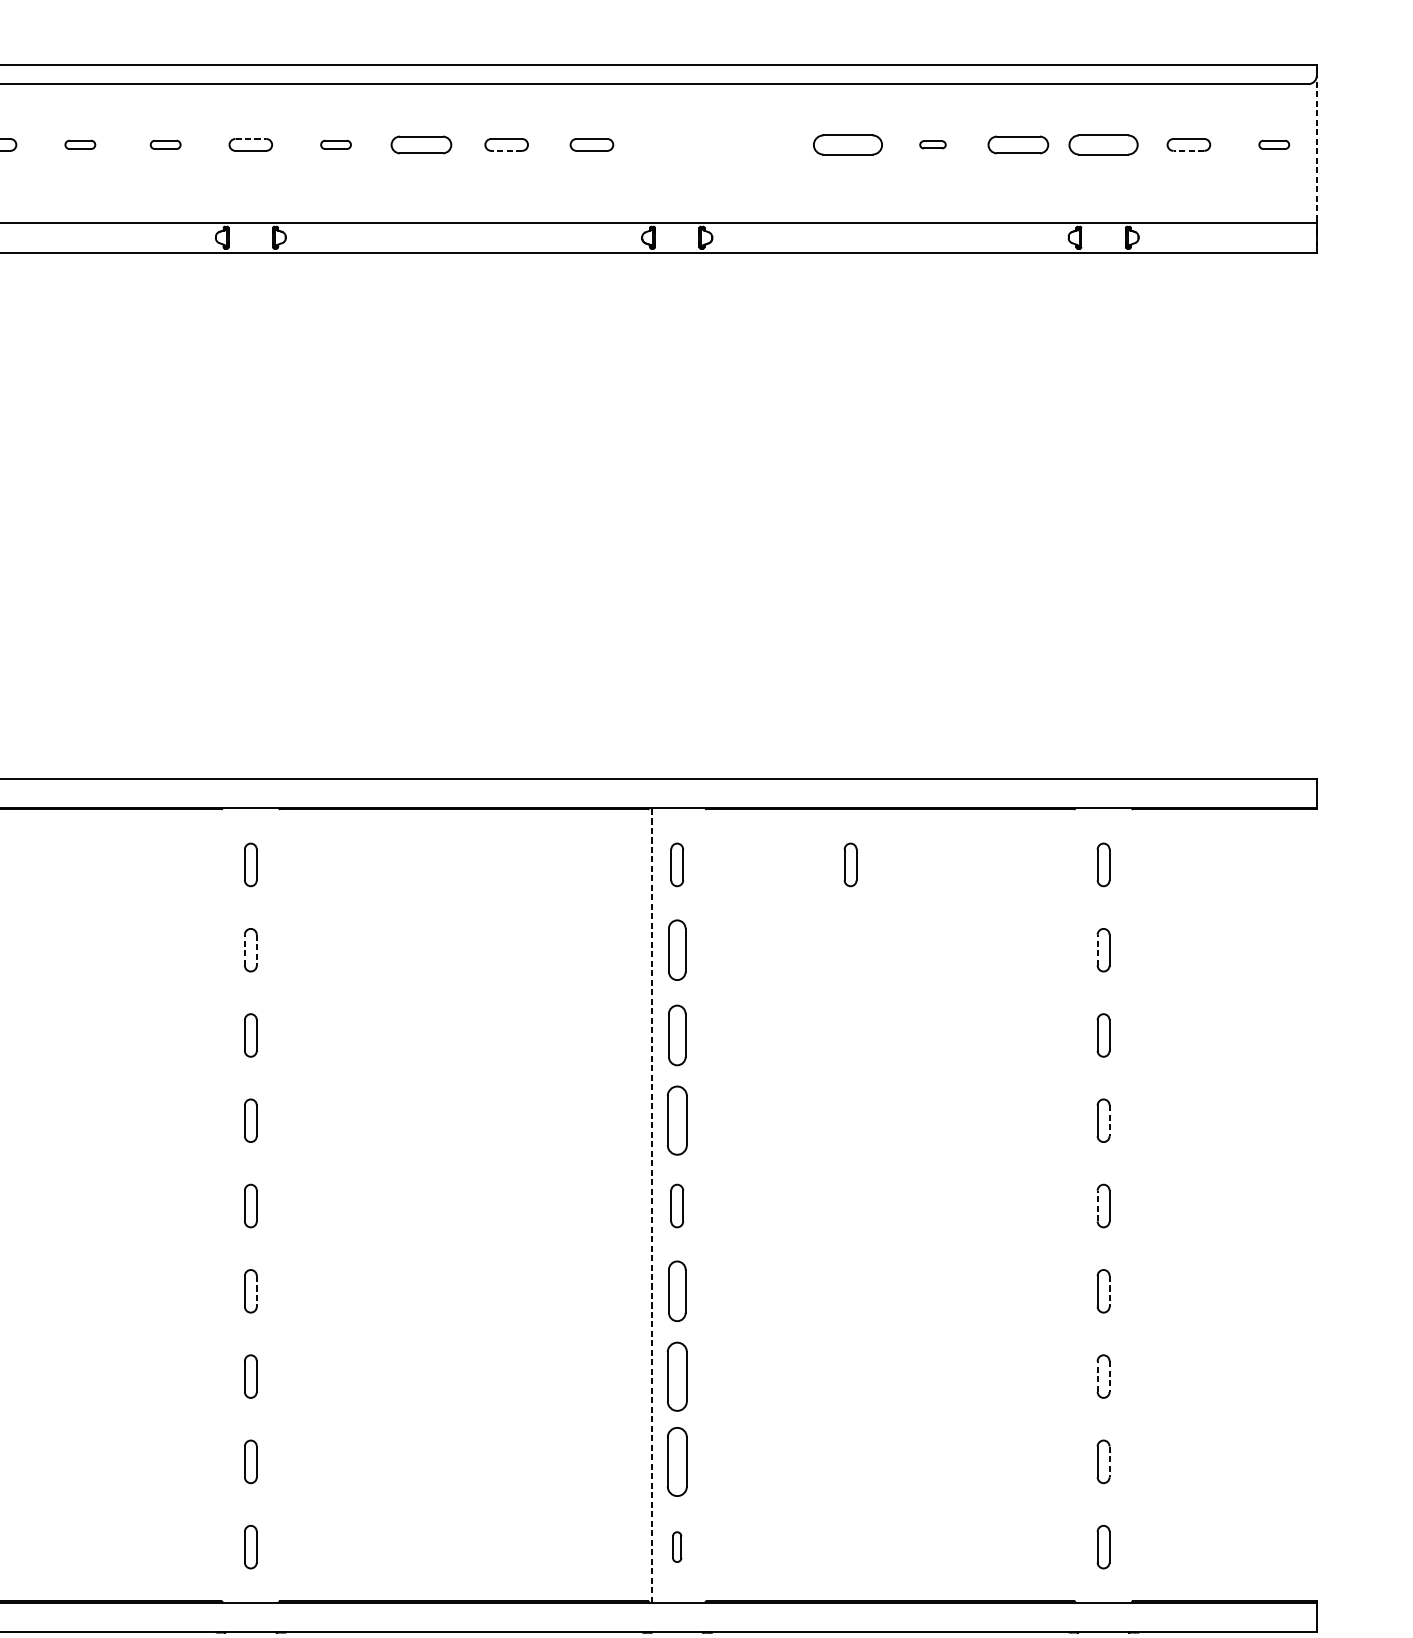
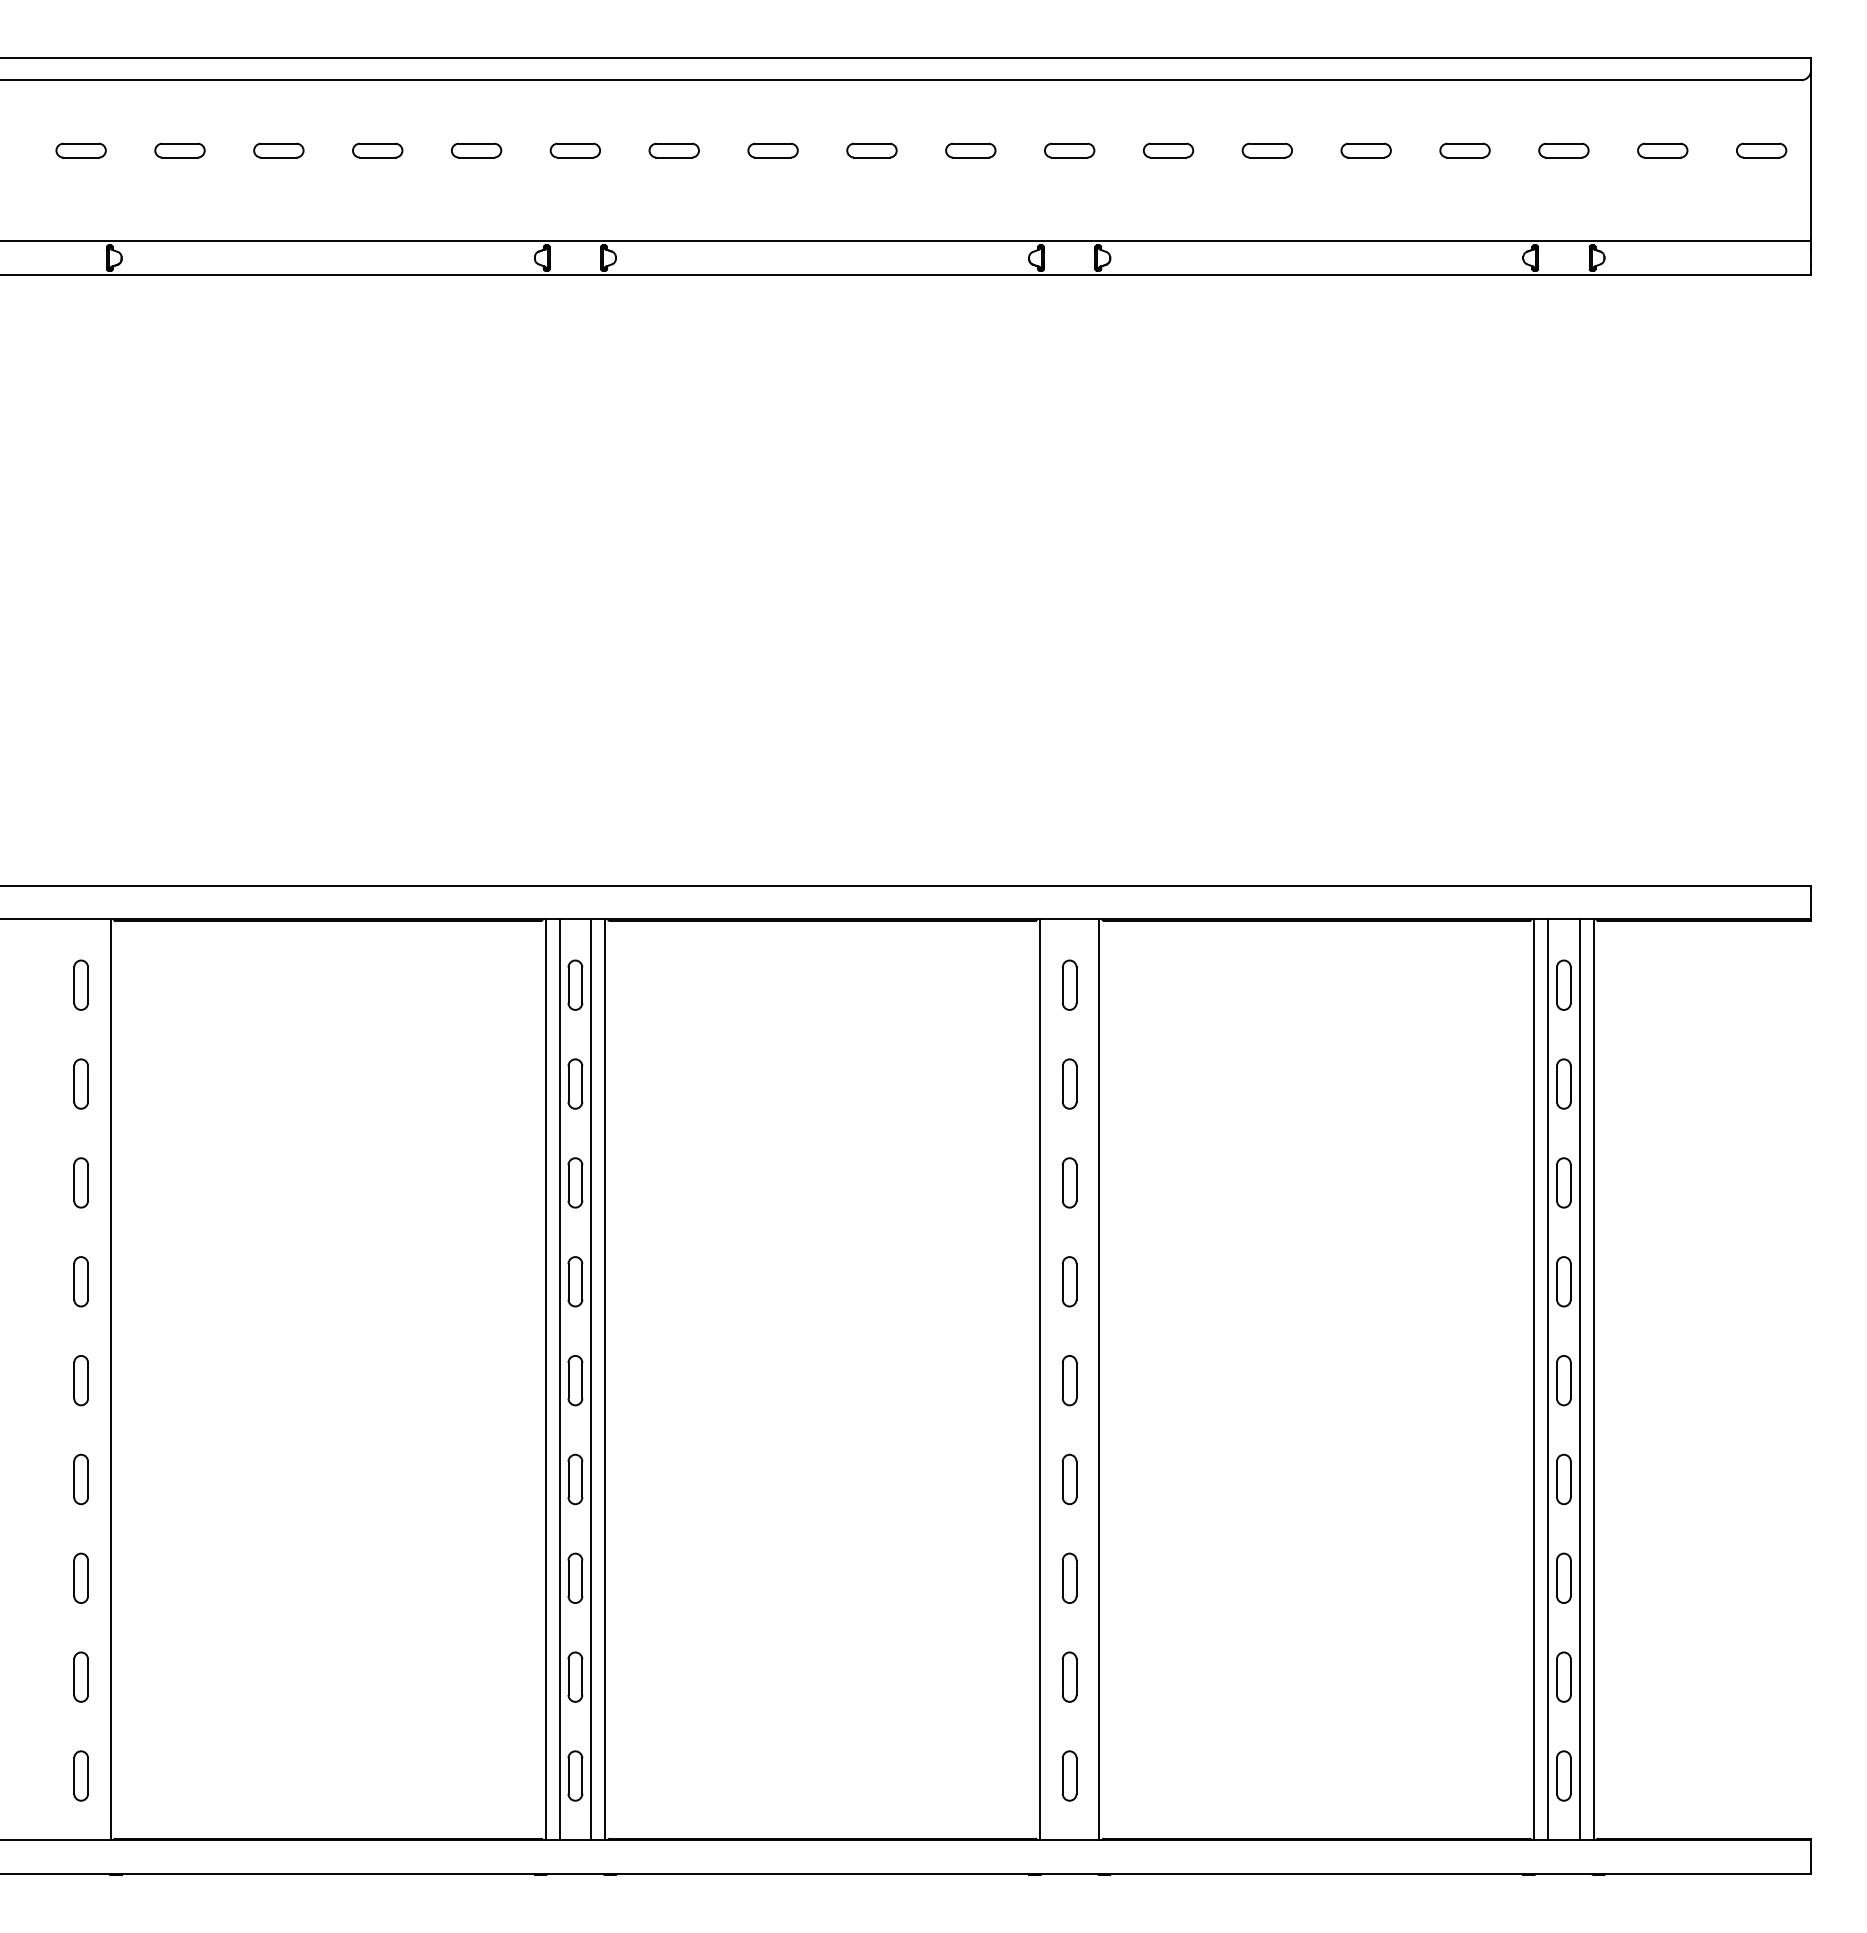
line: (250, 138) -> (575, 143), dashed -> solid
part: (80, 144) -> (377, 150), size x1.43
part: (165, 144) -> (476, 150), size x1.43
part: (335, 144) -> (673, 150), size x1.43
part: (420, 144) -> (772, 150), size x0.71
part: (677, 144) -> (1069, 150), added
part: (762, 144) -> (1168, 150), added
part: (847, 144) -> (1266, 150), size x0.62
part: (932, 144) -> (1365, 150), size x1.67
part: (1017, 144) -> (1464, 150), size x0.71
part: (1103, 144) -> (1563, 150), size x0.62
part: (1274, 144) -> (1761, 150), size x1.43
line: (1317, 147) -> (1811, 153), dashed -> solid
line: (506, 150) -> (871, 157), dashed -> solid
line: (1188, 150) -> (1662, 157), dashed -> solid
part: (850, 864) -> (1270, 984), removed
part: (677, 949) -> (1069, 1083), size x0.71
line: (244, 950) -> (568, 1084), dashed -> solid
line: (256, 950) -> (582, 1084), dashed -> solid
line: (1098, 950) -> (1557, 1084), dashed -> solid
part: (677, 1035) -> (1069, 1182), size x0.71
part: (677, 1120) -> (1069, 1281), size x0.62
line: (1109, 1120) -> (1570, 1281), dashed -> solid
line: (225, 1205) -> (545, 1379), added
line: (237, 1205) -> (559, 1379), added
line: (264, 1205) -> (591, 1379), added
line: (276, 1205) -> (605, 1379), added
line: (652, 1205) -> (1040, 1379), dashed -> solid
line: (702, 1205) -> (1099, 1379), added
line: (1078, 1205) -> (1534, 1379), added
line: (1090, 1205) -> (1548, 1379), added
line: (1098, 1205) -> (1557, 1380), dashed -> solid
line: (1117, 1205) -> (1579, 1379), added
line: (1129, 1205) -> (1593, 1379), added
line: (256, 1291) -> (582, 1479), dashed -> solid
part: (677, 1291) -> (1069, 1479), size x0.71
line: (1109, 1291) -> (1570, 1479), dashed -> solid
part: (677, 1375) -> (1069, 1577), size x0.62
line: (1098, 1376) -> (1557, 1578), dashed -> solid
line: (1109, 1376) -> (1570, 1578), dashed -> solid
part: (677, 1461) -> (1069, 1676), size x0.62
line: (1109, 1462) -> (1570, 1677), dashed -> solid
part: (677, 1546) -> (1069, 1775), size x1.43

